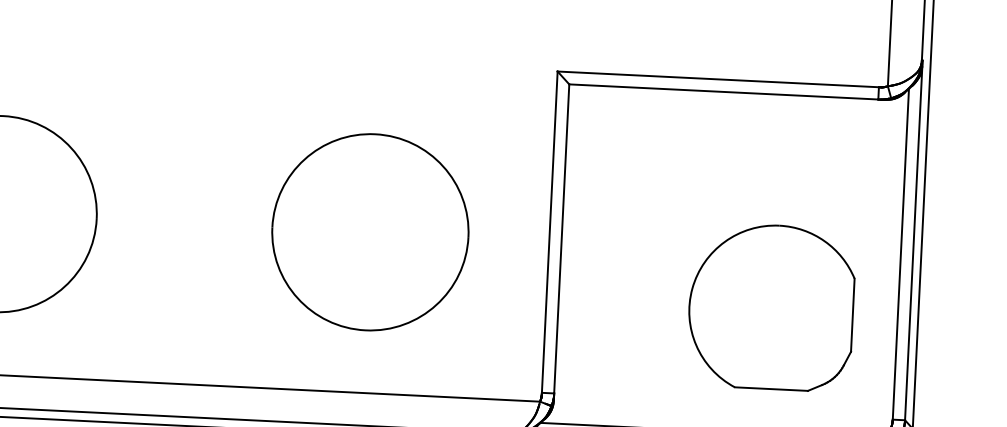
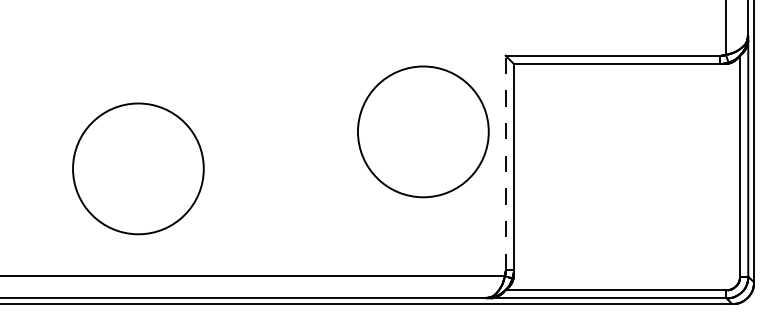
part: (370, 231) -> (423, 131), moved
line: (549, 231) -> (505, 162), solid -> dashed
part: (771, 306) -> (655, 205), removed

